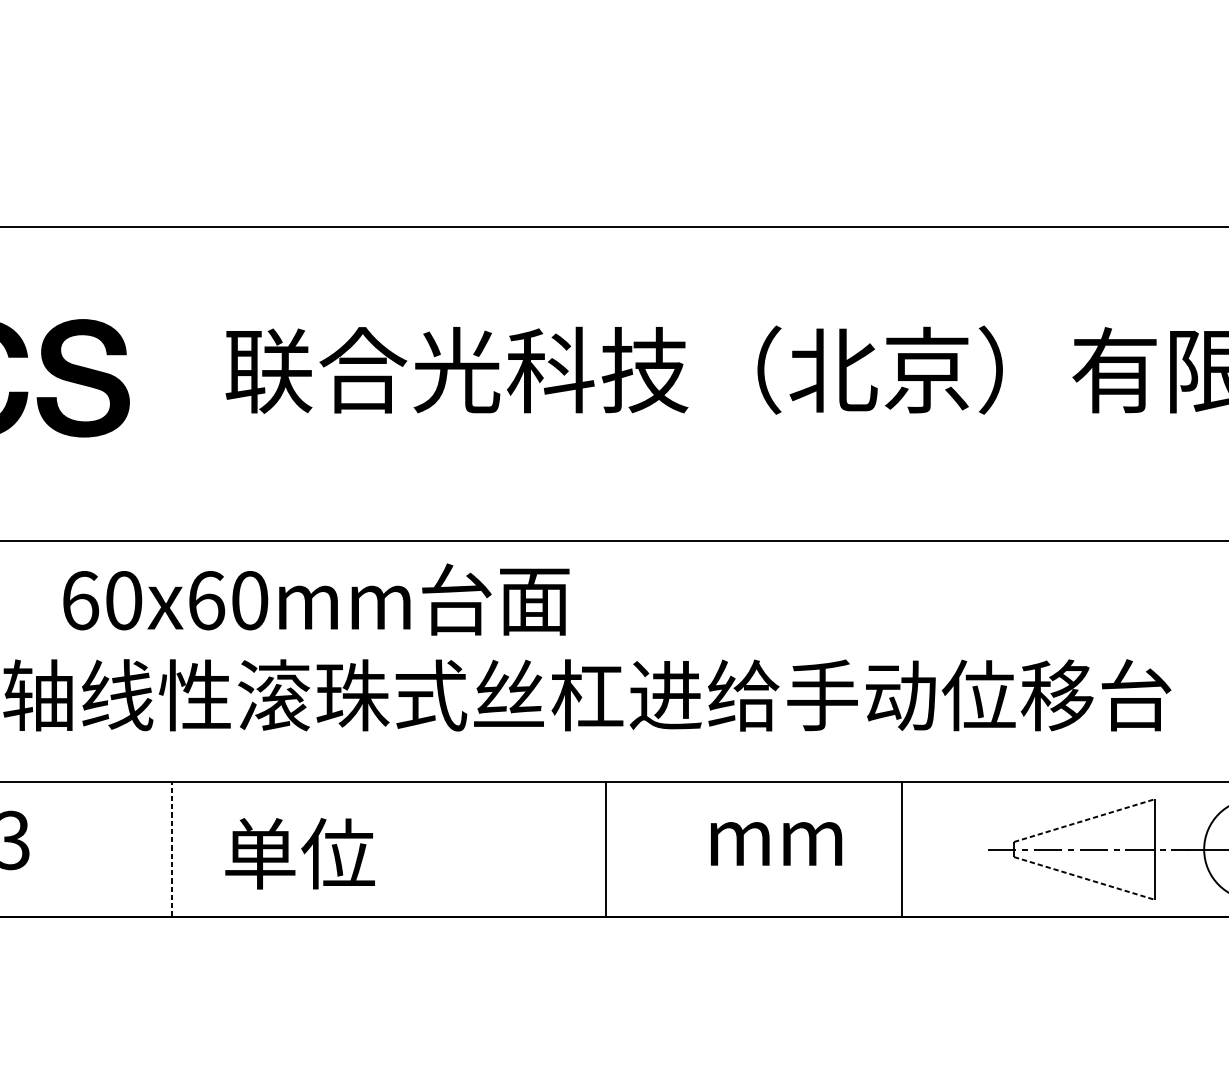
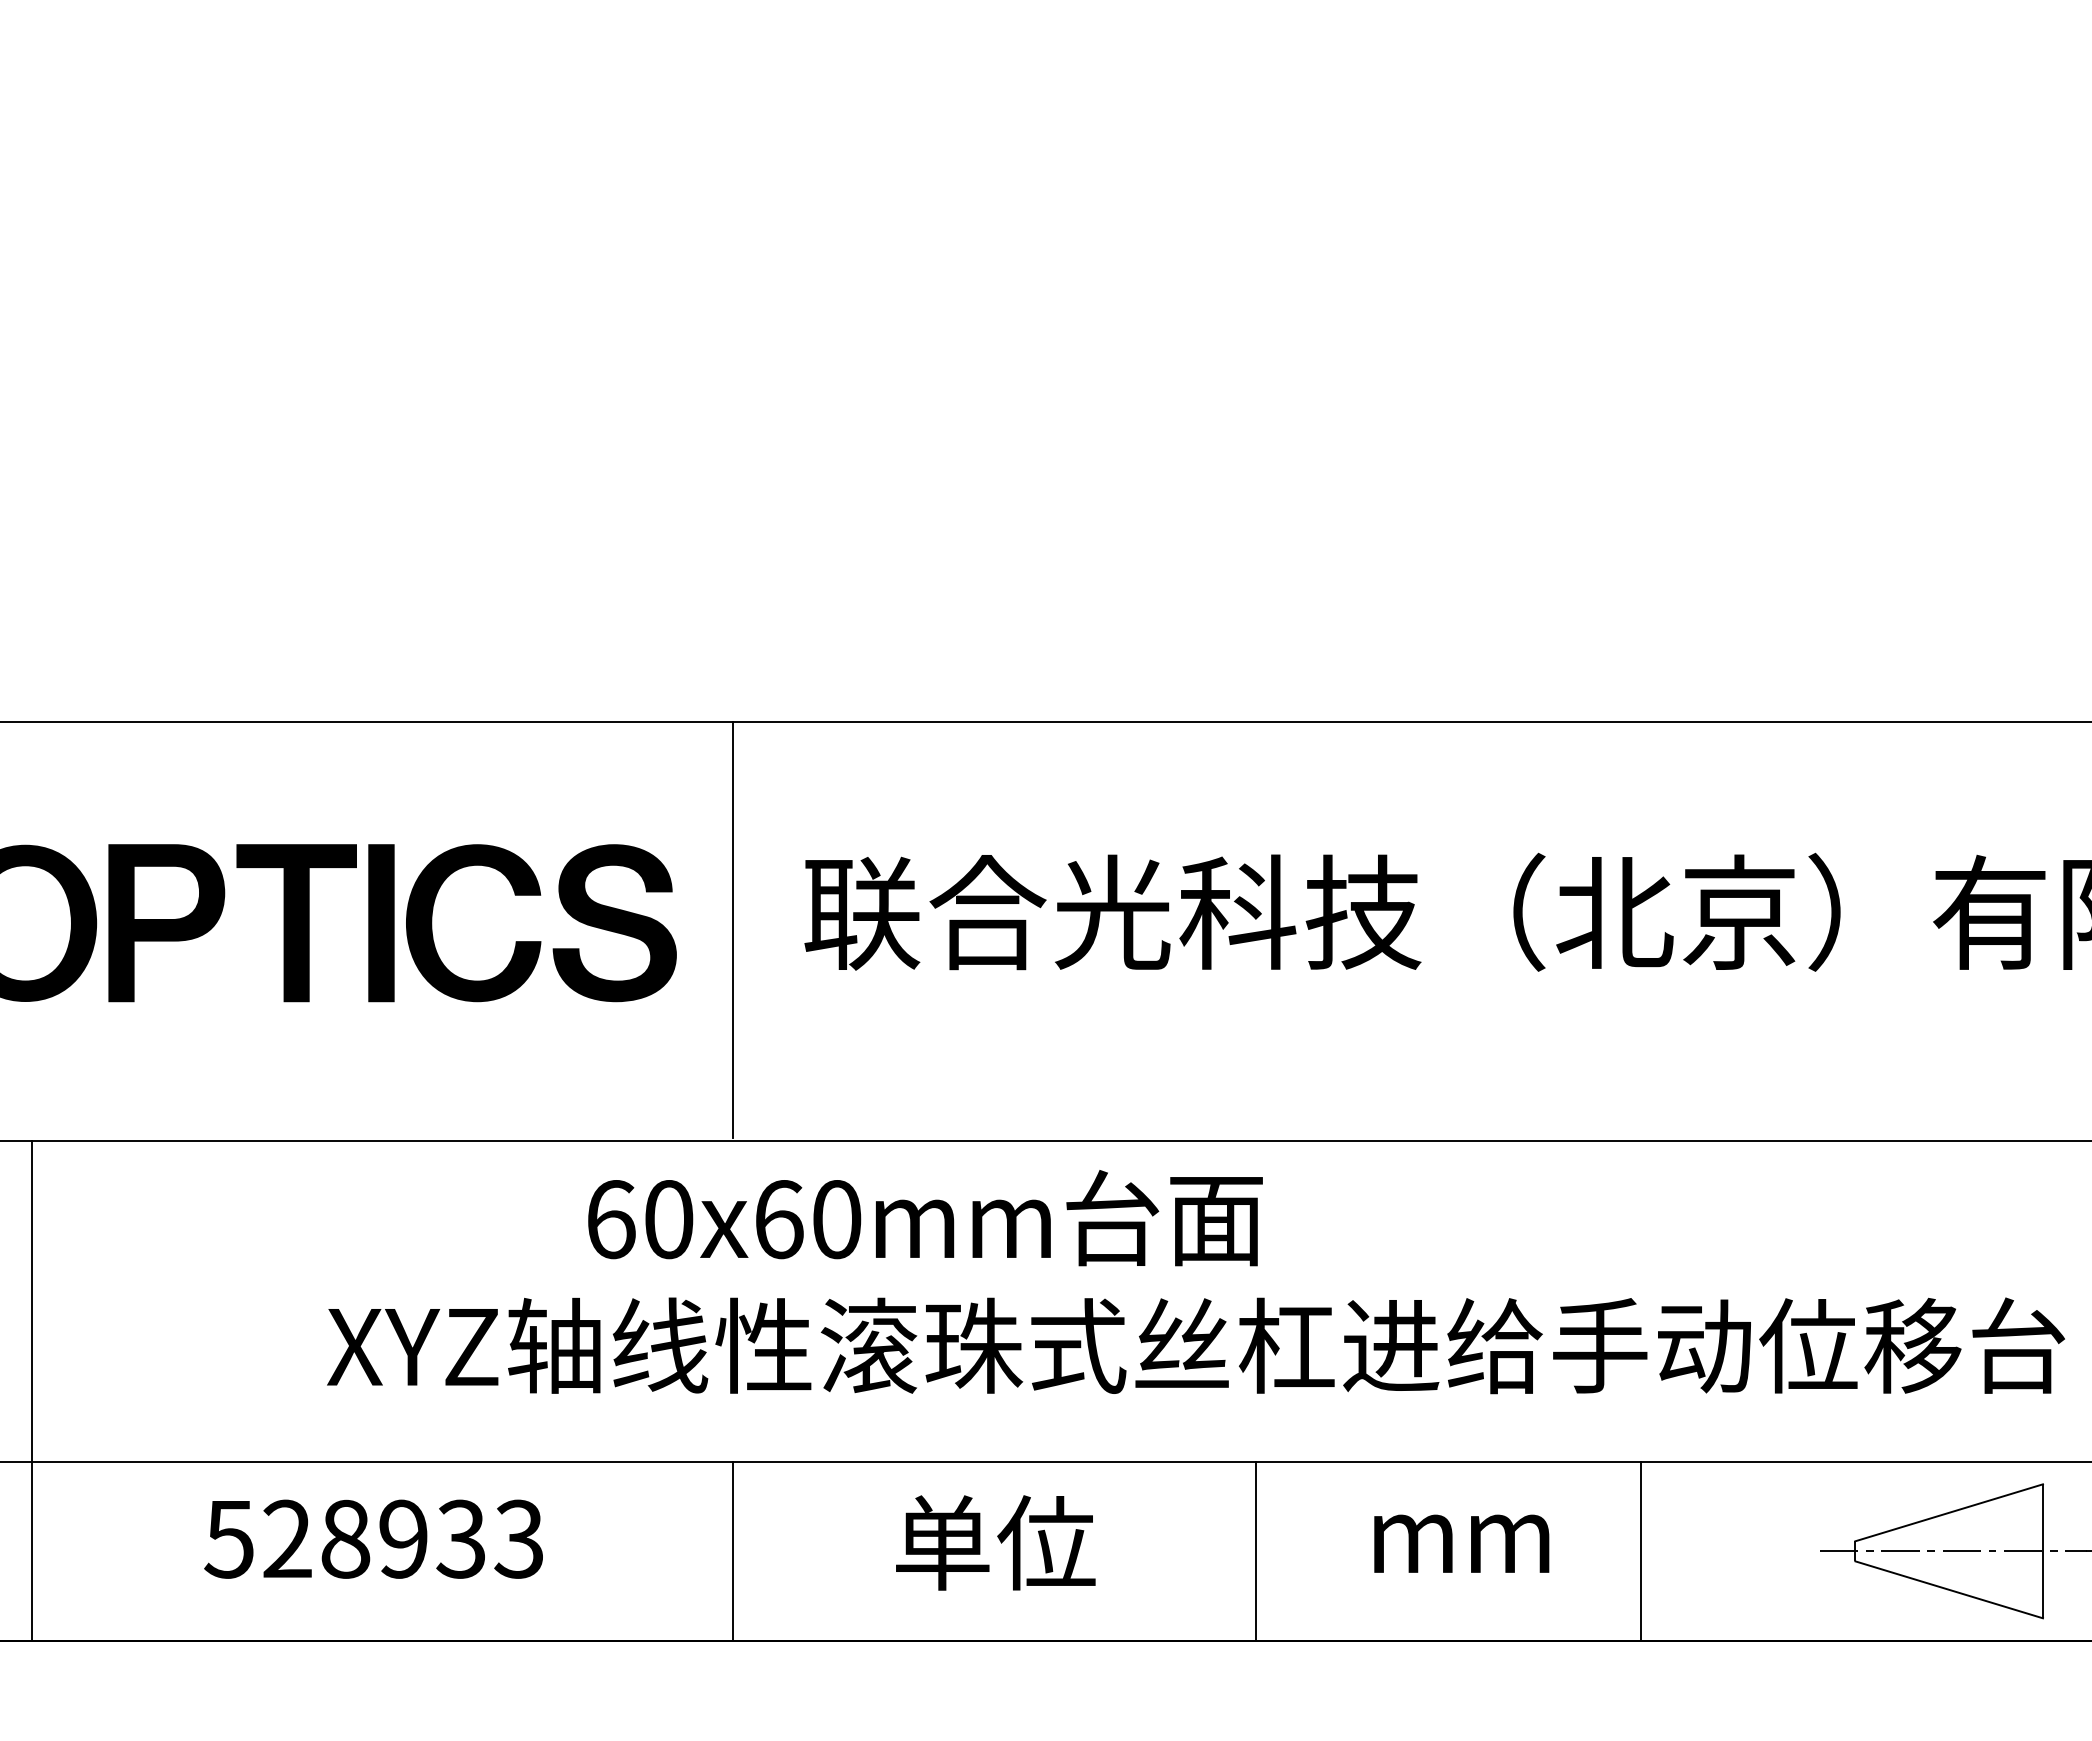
line: (171, 383) -> (732, 929), added
line: (1084, 820) -> (1949, 1512), dashed -> solid
text: (776, 843) -> (1461, 1543), moved
line: (171, 848) -> (732, 1550), dashed -> solid
line: (606, 848) -> (1256, 1550), moved
line: (902, 848) -> (1641, 1550), moved
text: (299, 853) -> (995, 1542), moved
line: (1084, 878) -> (1949, 1589), dashed -> solid

